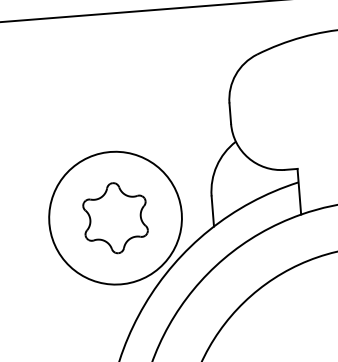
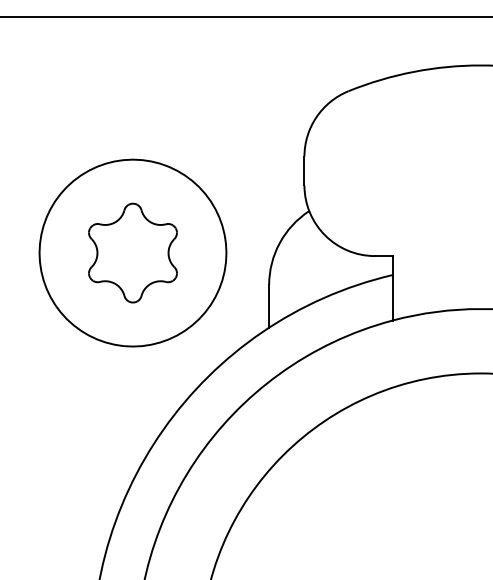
part: (115, 217) -> (132, 252), moved

